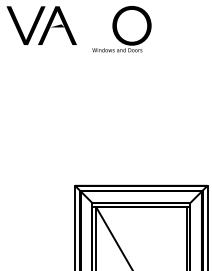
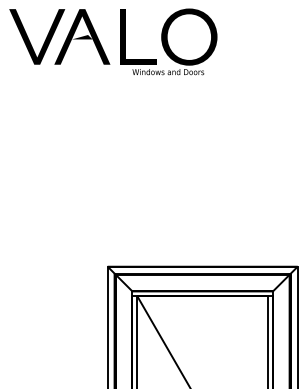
fill: (96, 25) -> (138, 36), added

